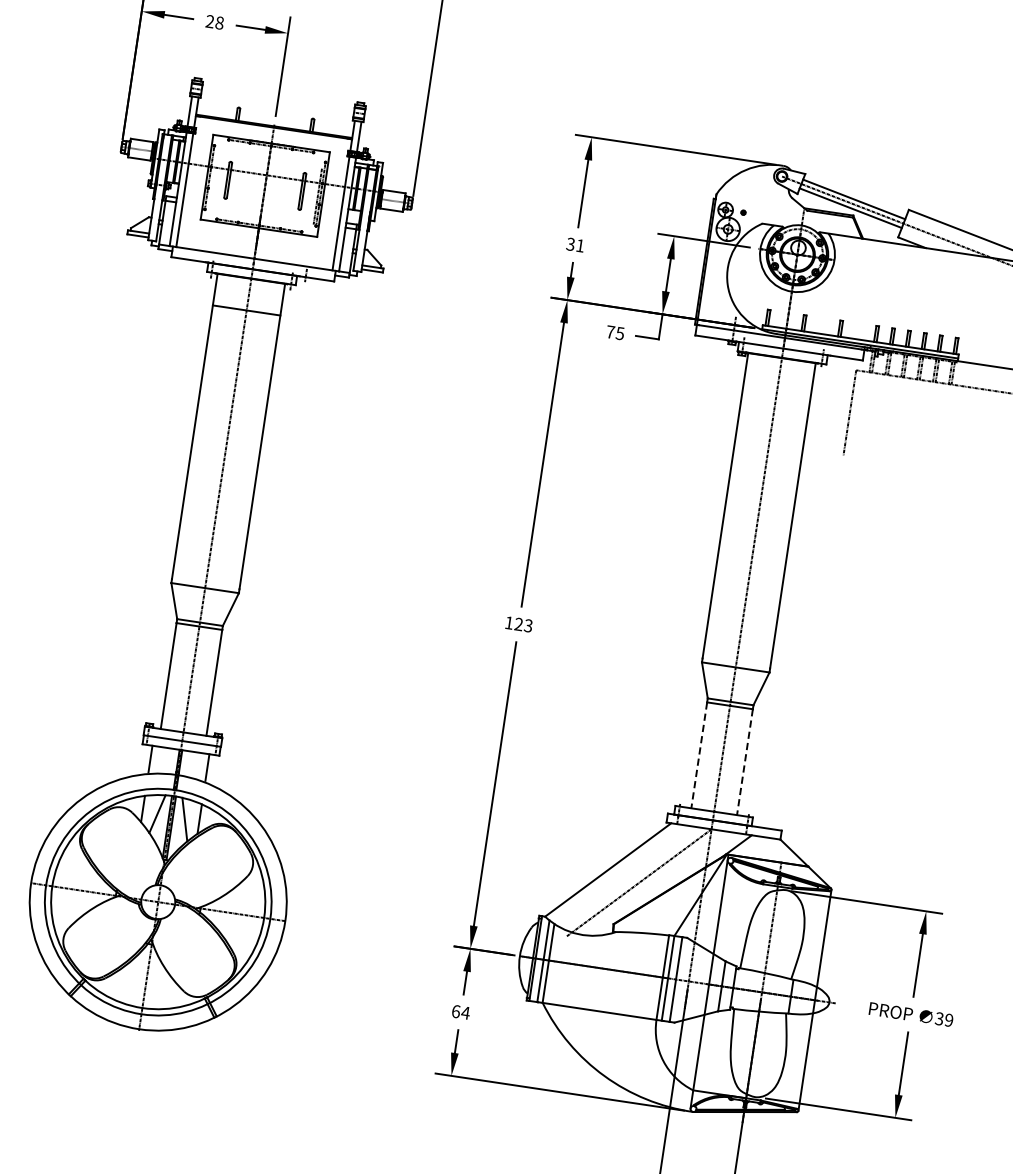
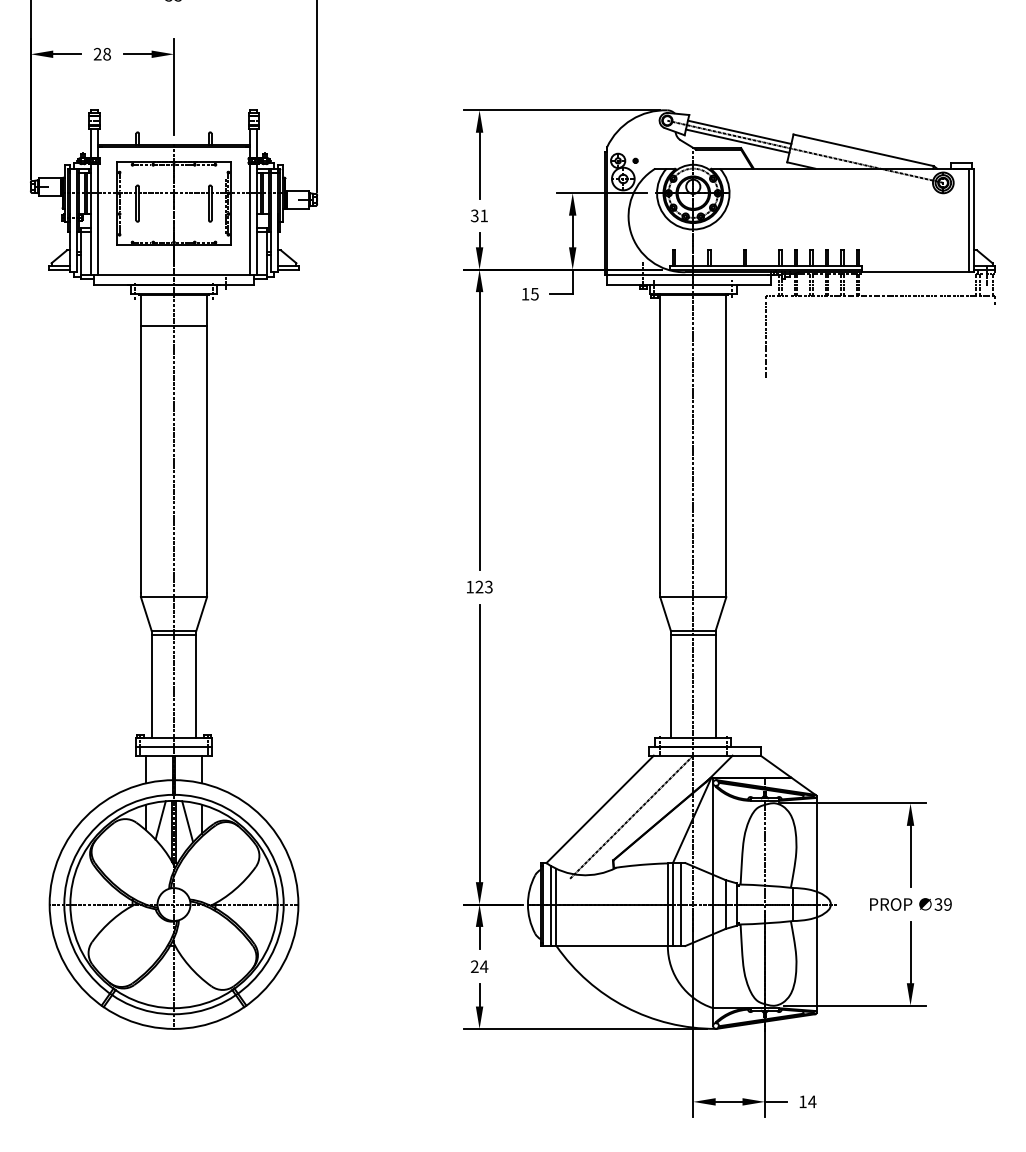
text: (610, 332) -> (525, 294), 75 -> 15
line: (698, 755) -> (670, 686), dashed -> solid
line: (744, 762) -> (715, 686), dashed -> solid
text: (455, 1011) -> (474, 966), 64 -> 24

